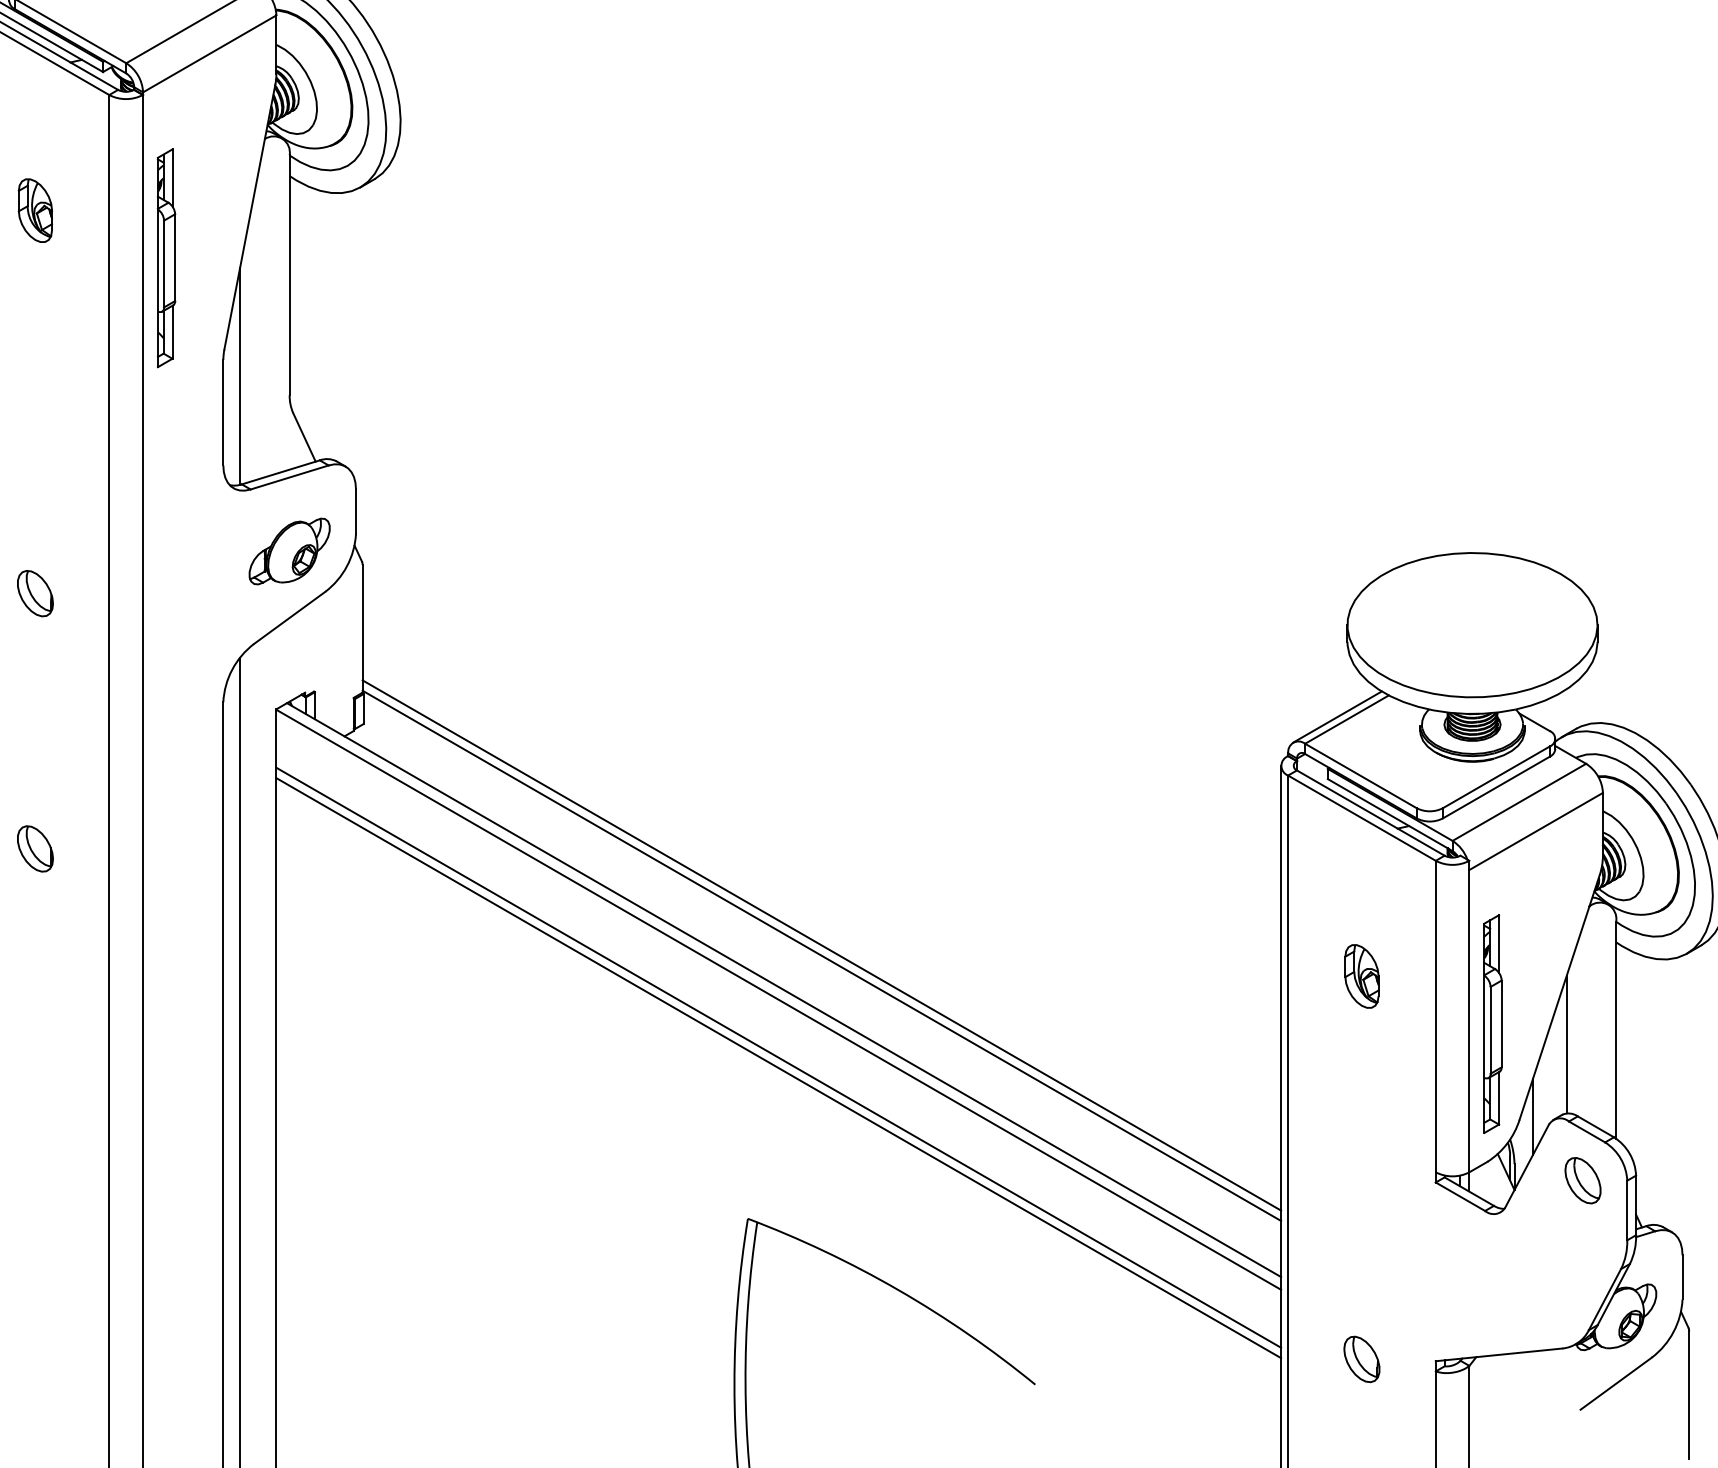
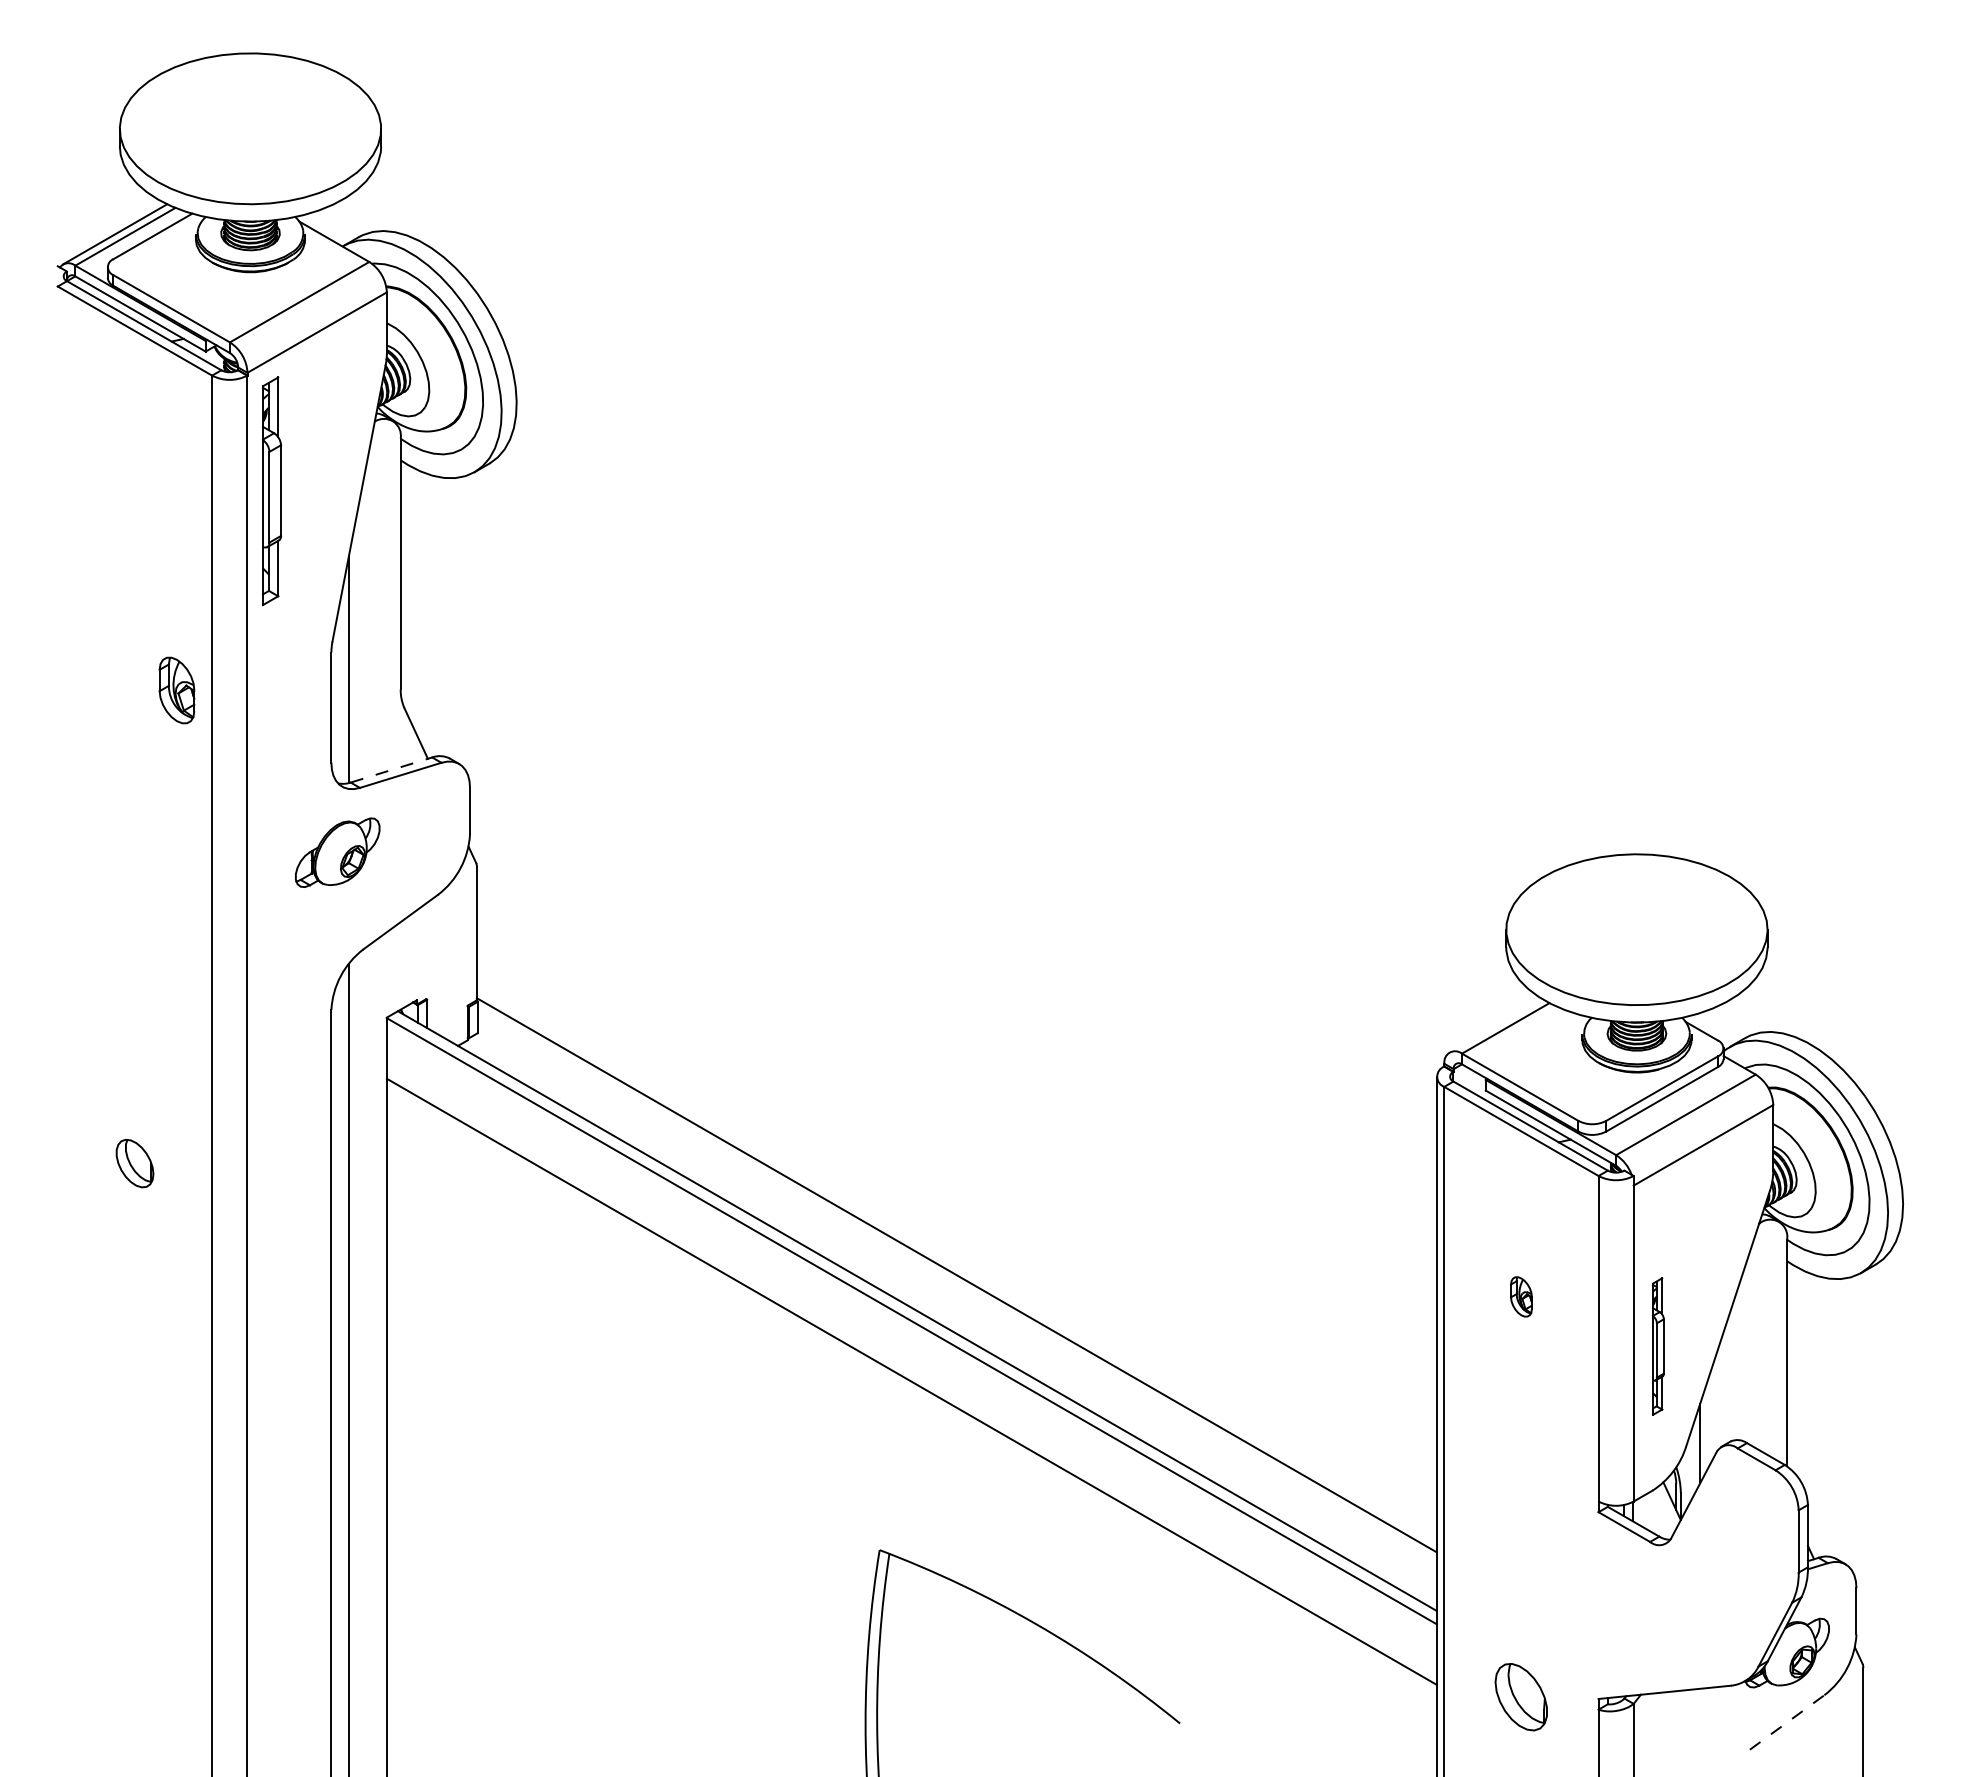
part: (34, 210) -> (176, 690), moved
part: (167, 258) -> (272, 491), moved
line: (280, 472) -> (391, 770), solid -> dashed
part: (289, 551) -> (337, 852), moved
part: (34, 593) -> (134, 896), removed
line: (1337, 716) -> (1495, 1025), removed
line: (821, 945) -> (956, 1264), removed
part: (1362, 976) -> (1521, 1296), size x0.6
part: (1493, 1023) -> (1658, 1346), size x0.6
line: (1566, 1045) -> (1735, 1368), removed
line: (778, 1067) -> (911, 1392), removed
part: (1583, 1179) -> (1752, 1509), removed
part: (1362, 1358) -> (1521, 1696), size x1.4
line: (1616, 1383) -> (1787, 1722), solid -> dashed

